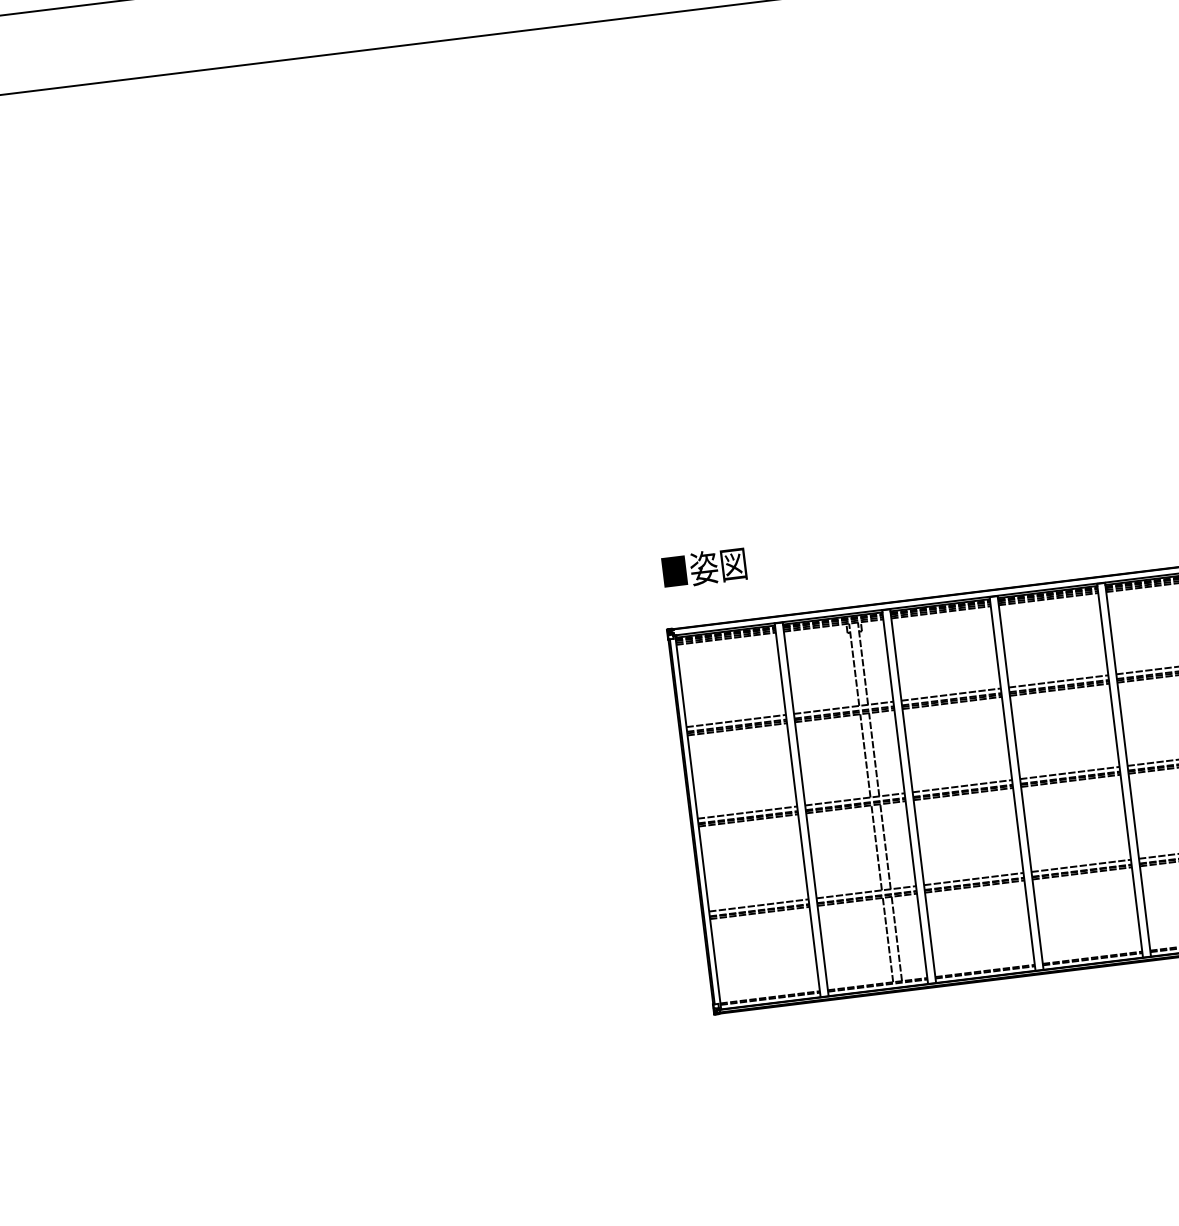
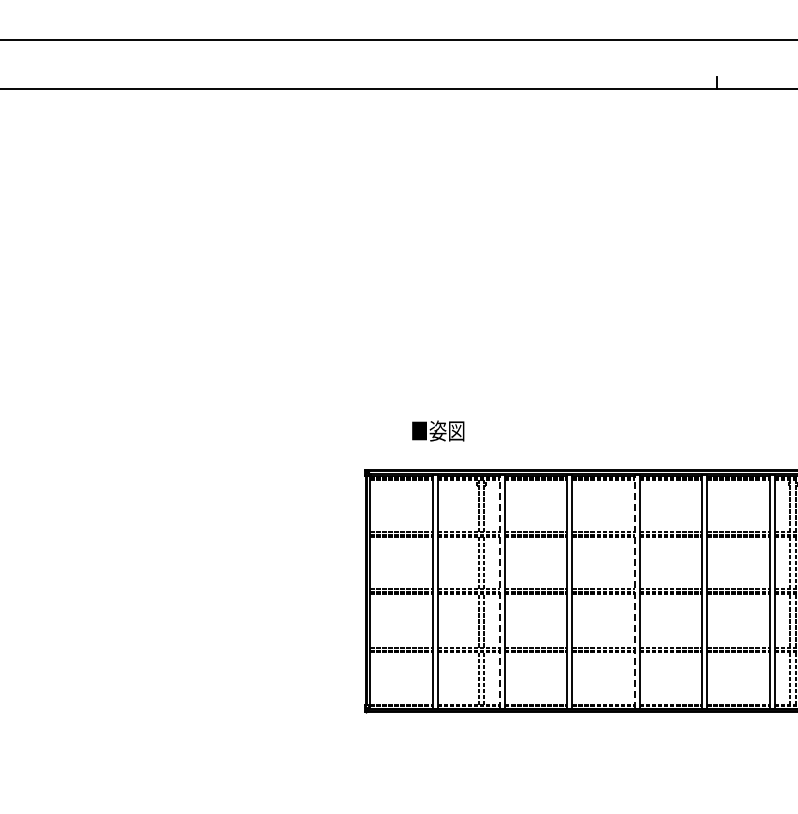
text: (704, 567) -> (438, 430), moved
line: (1119, 770) -> (634, 591), solid -> dashed
line: (904, 796) -> (499, 591), solid -> dashed

